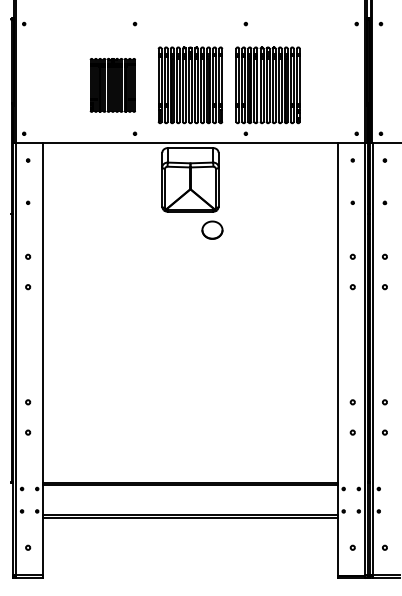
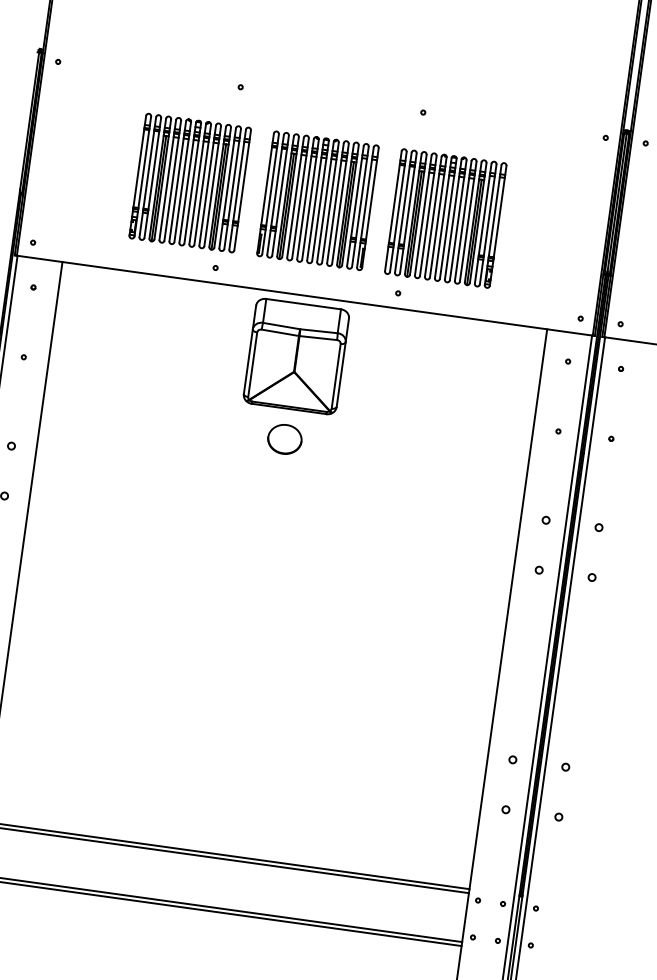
part: (112, 85) -> (189, 183), size x1.43
part: (212, 229) -> (285, 438), moved

